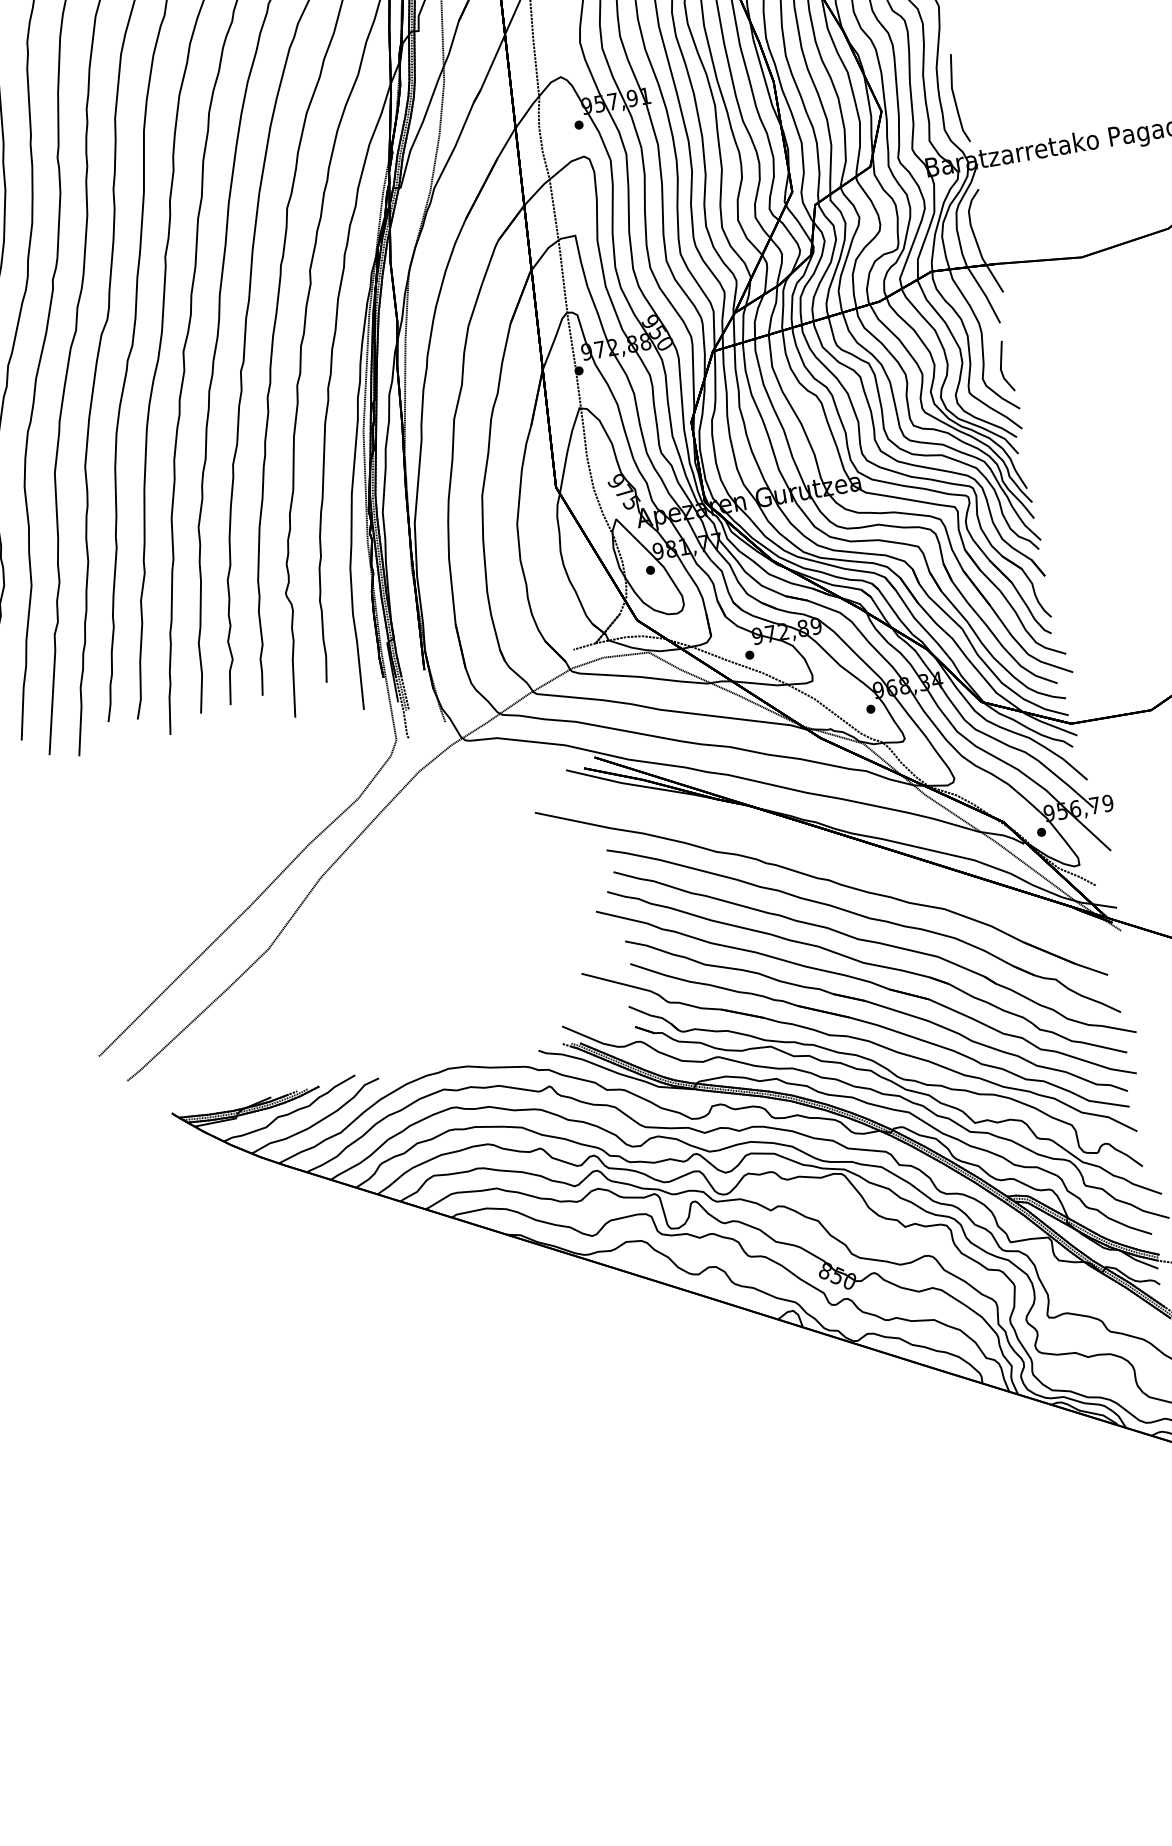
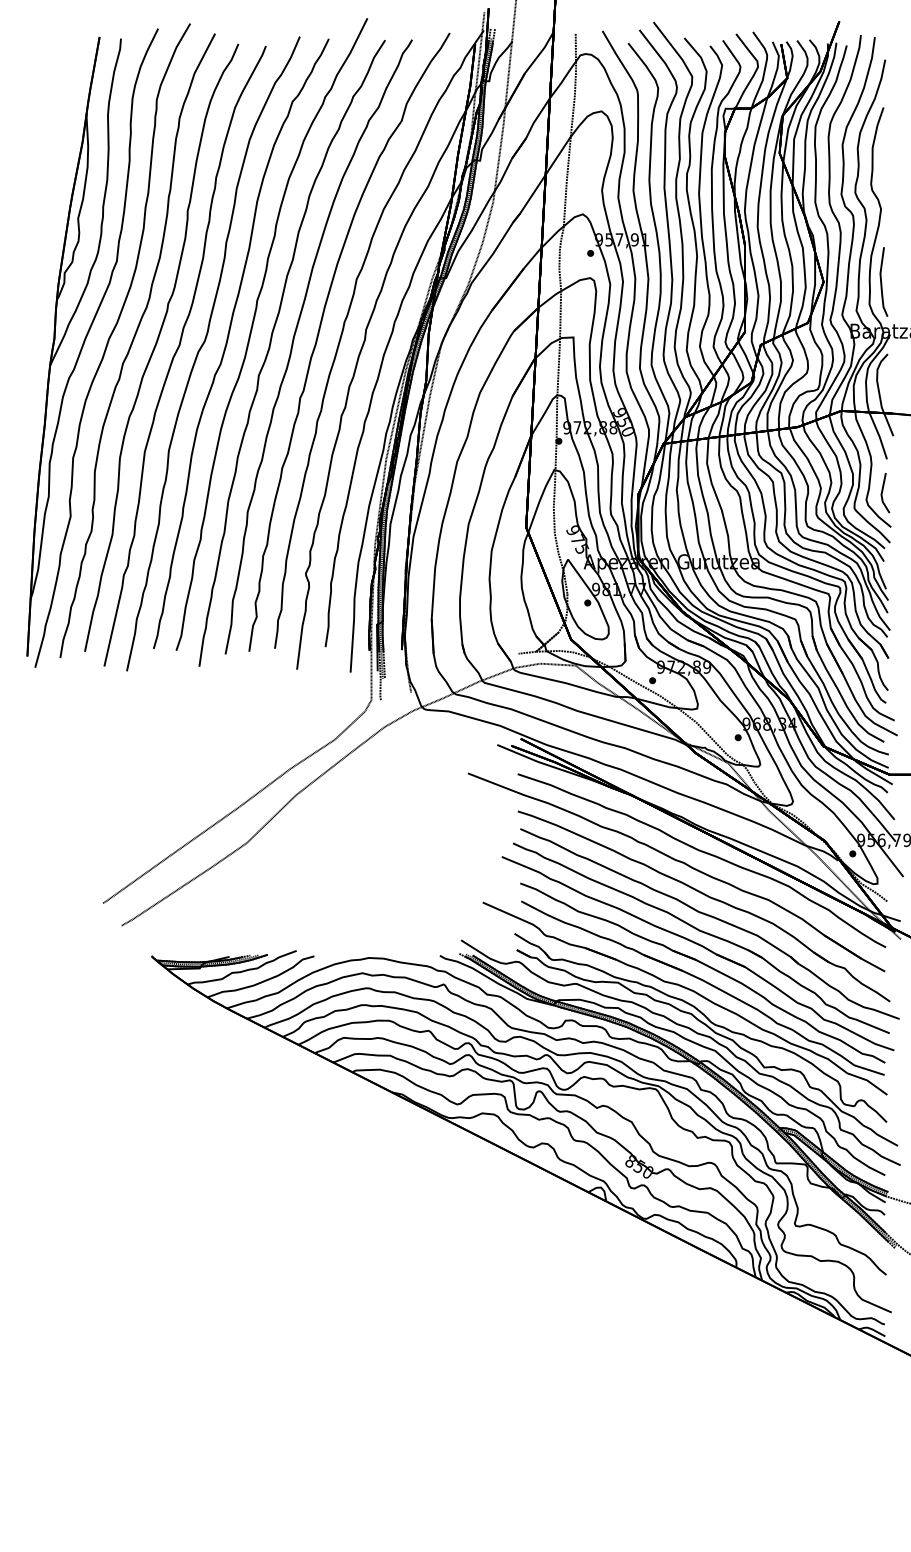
curve: (852, 863) -> (704, 853), added

